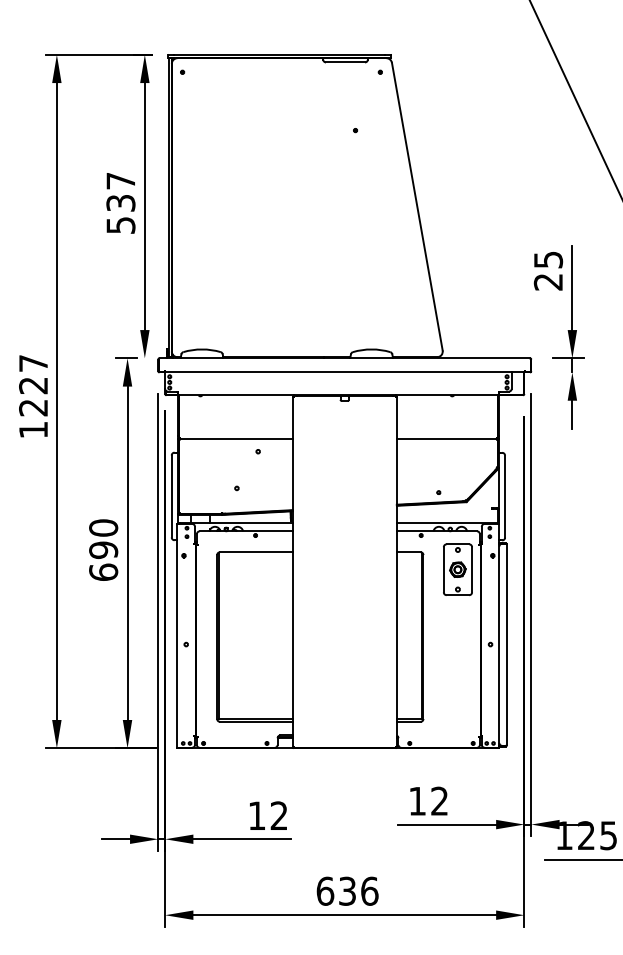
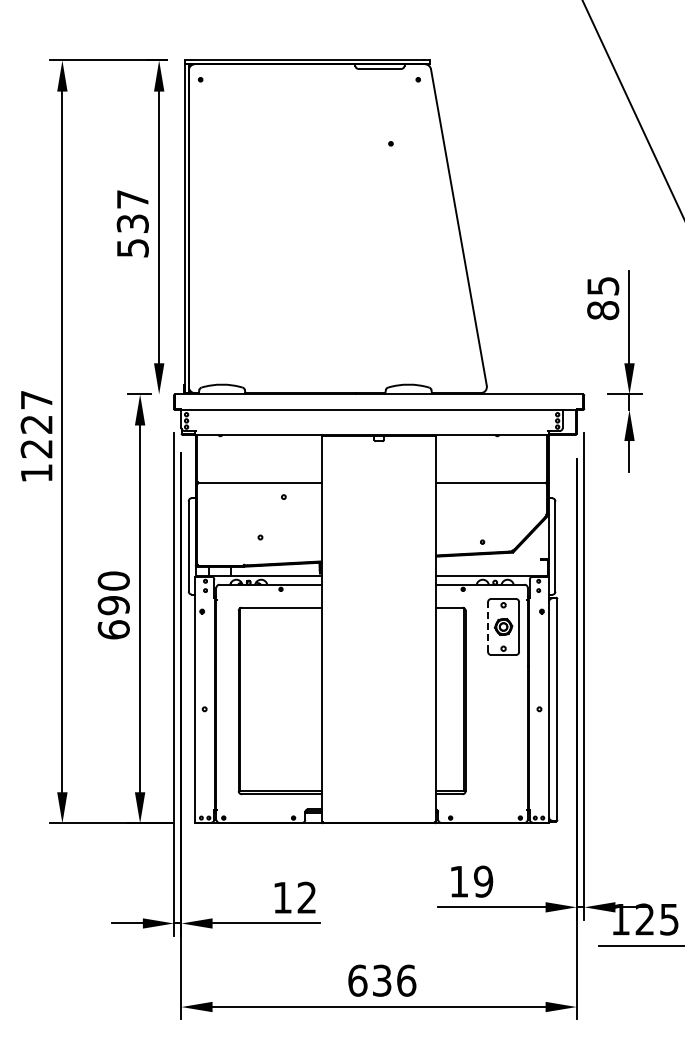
text: (548, 282) -> (603, 310), 25 -> 85
line: (444, 570) -> (488, 627), solid -> dashed
text: (439, 801) -> (483, 881), 12 -> 19

